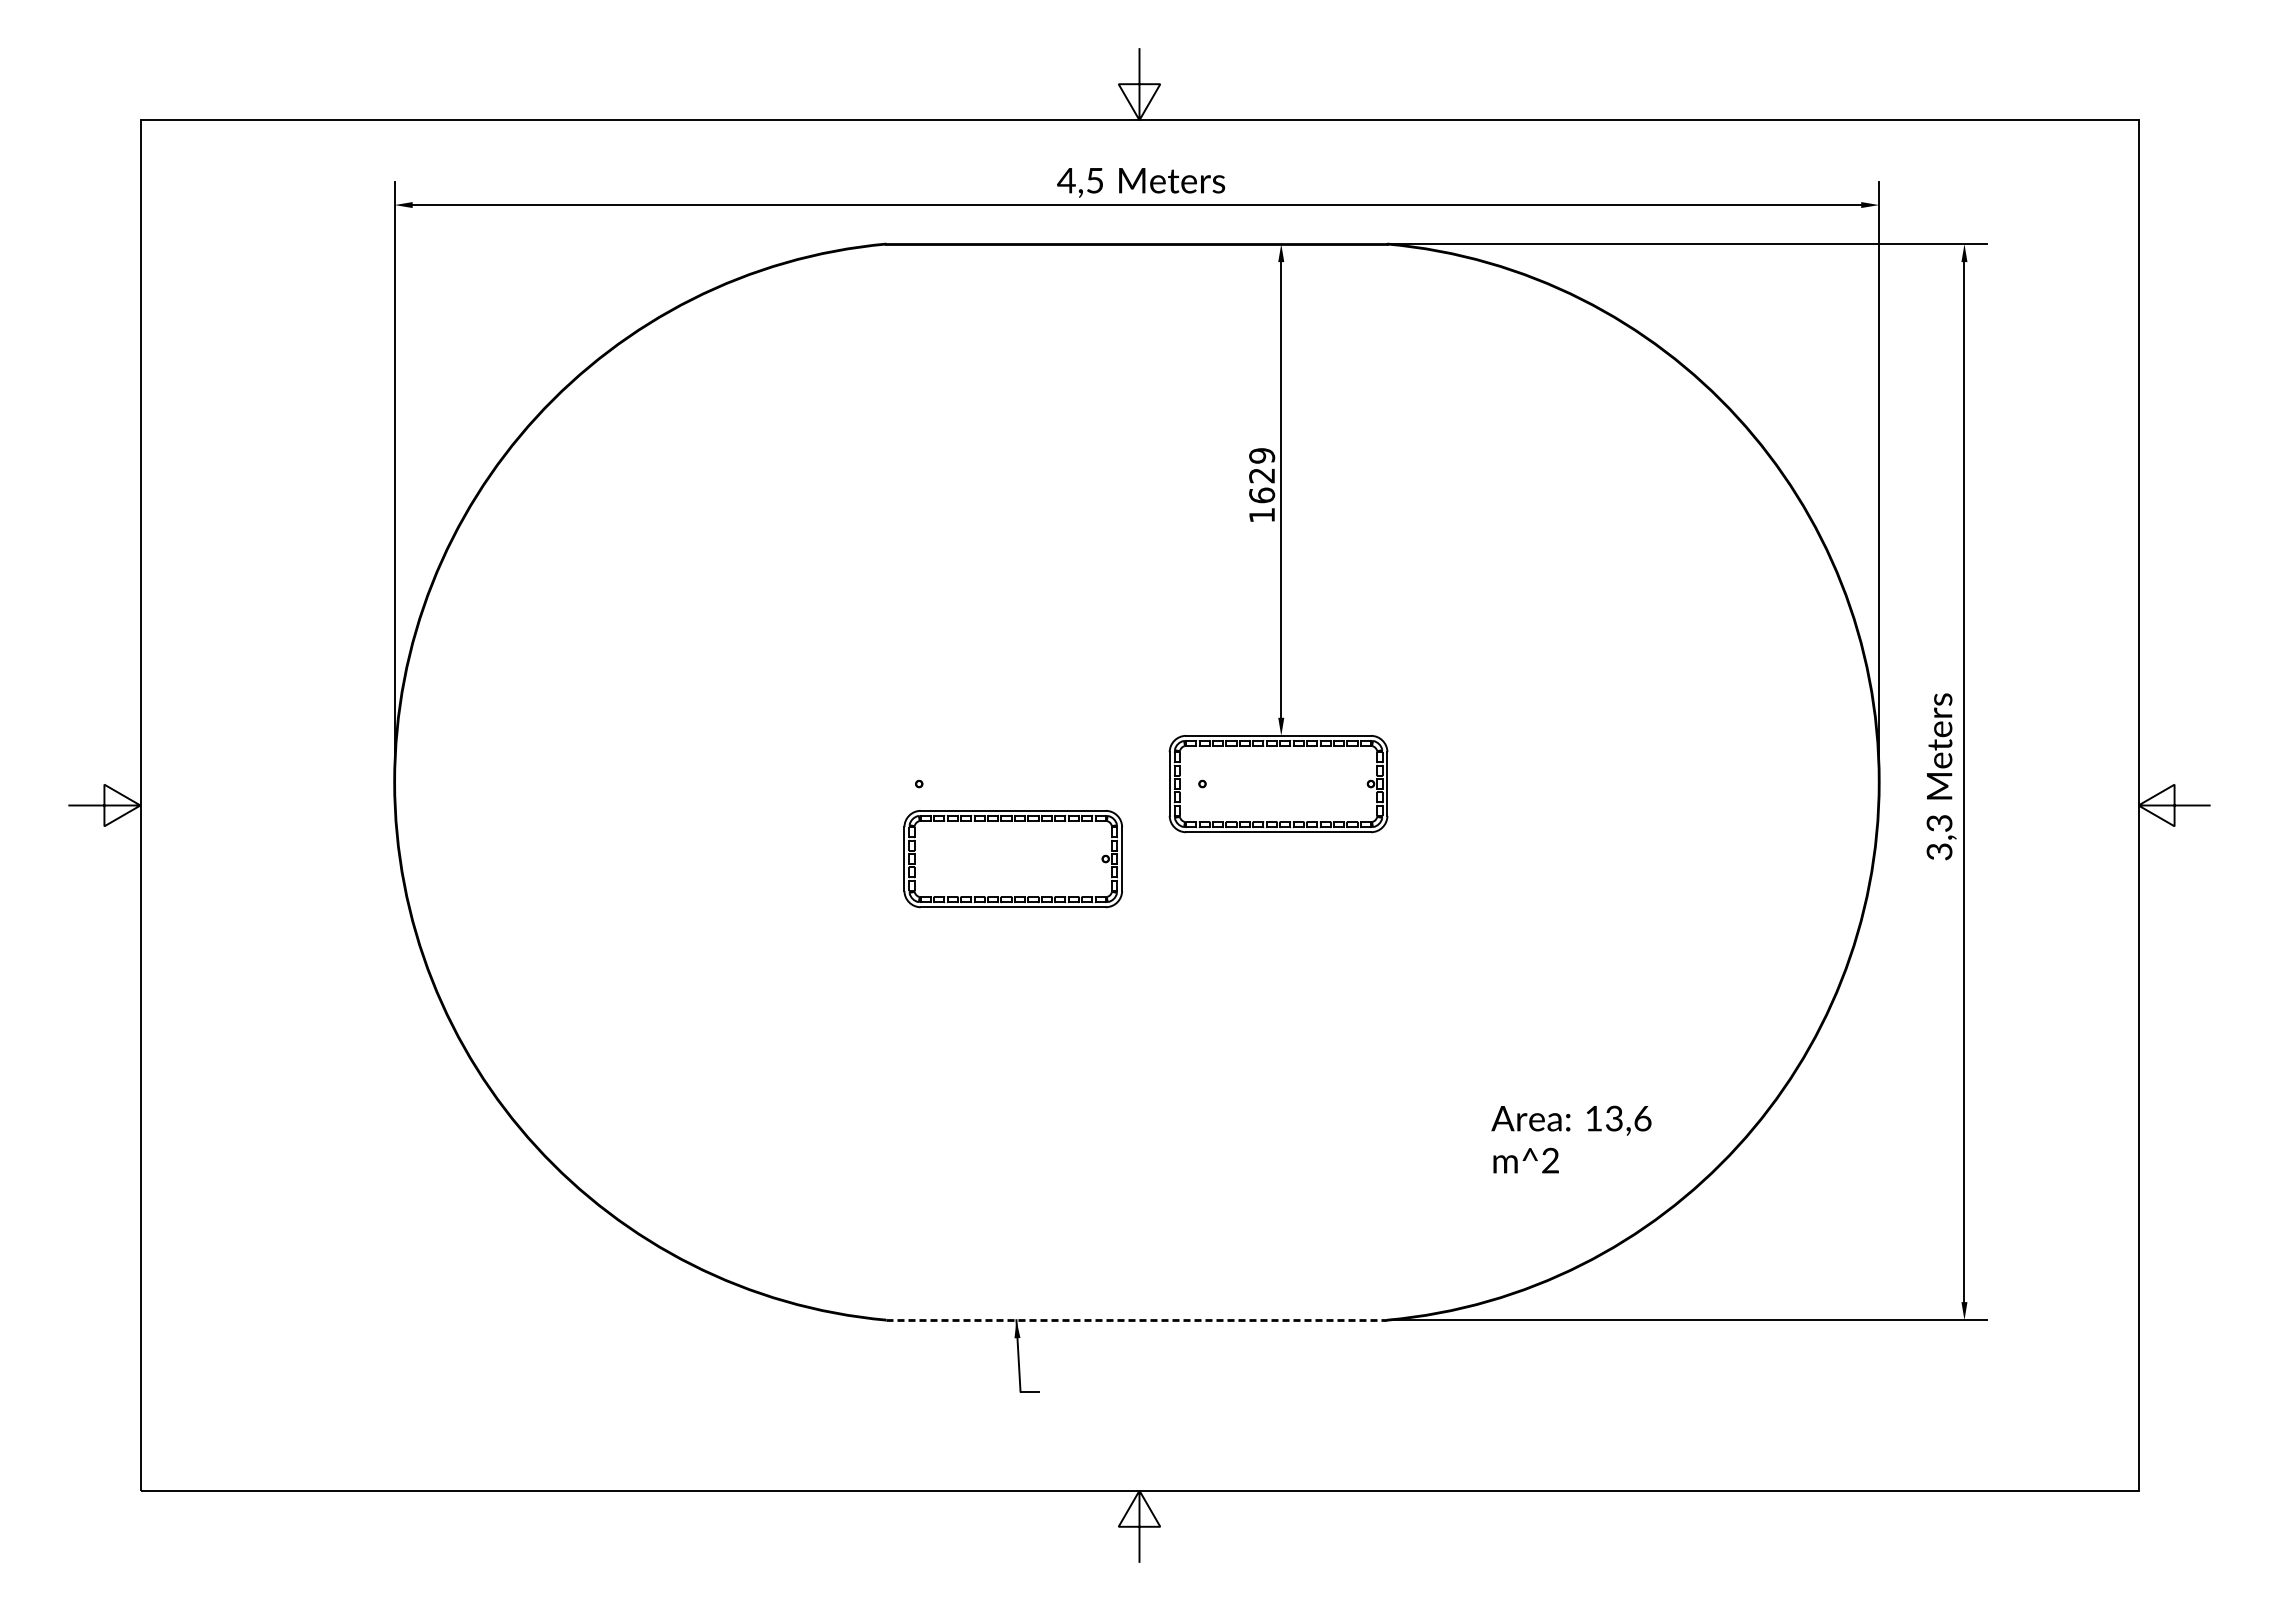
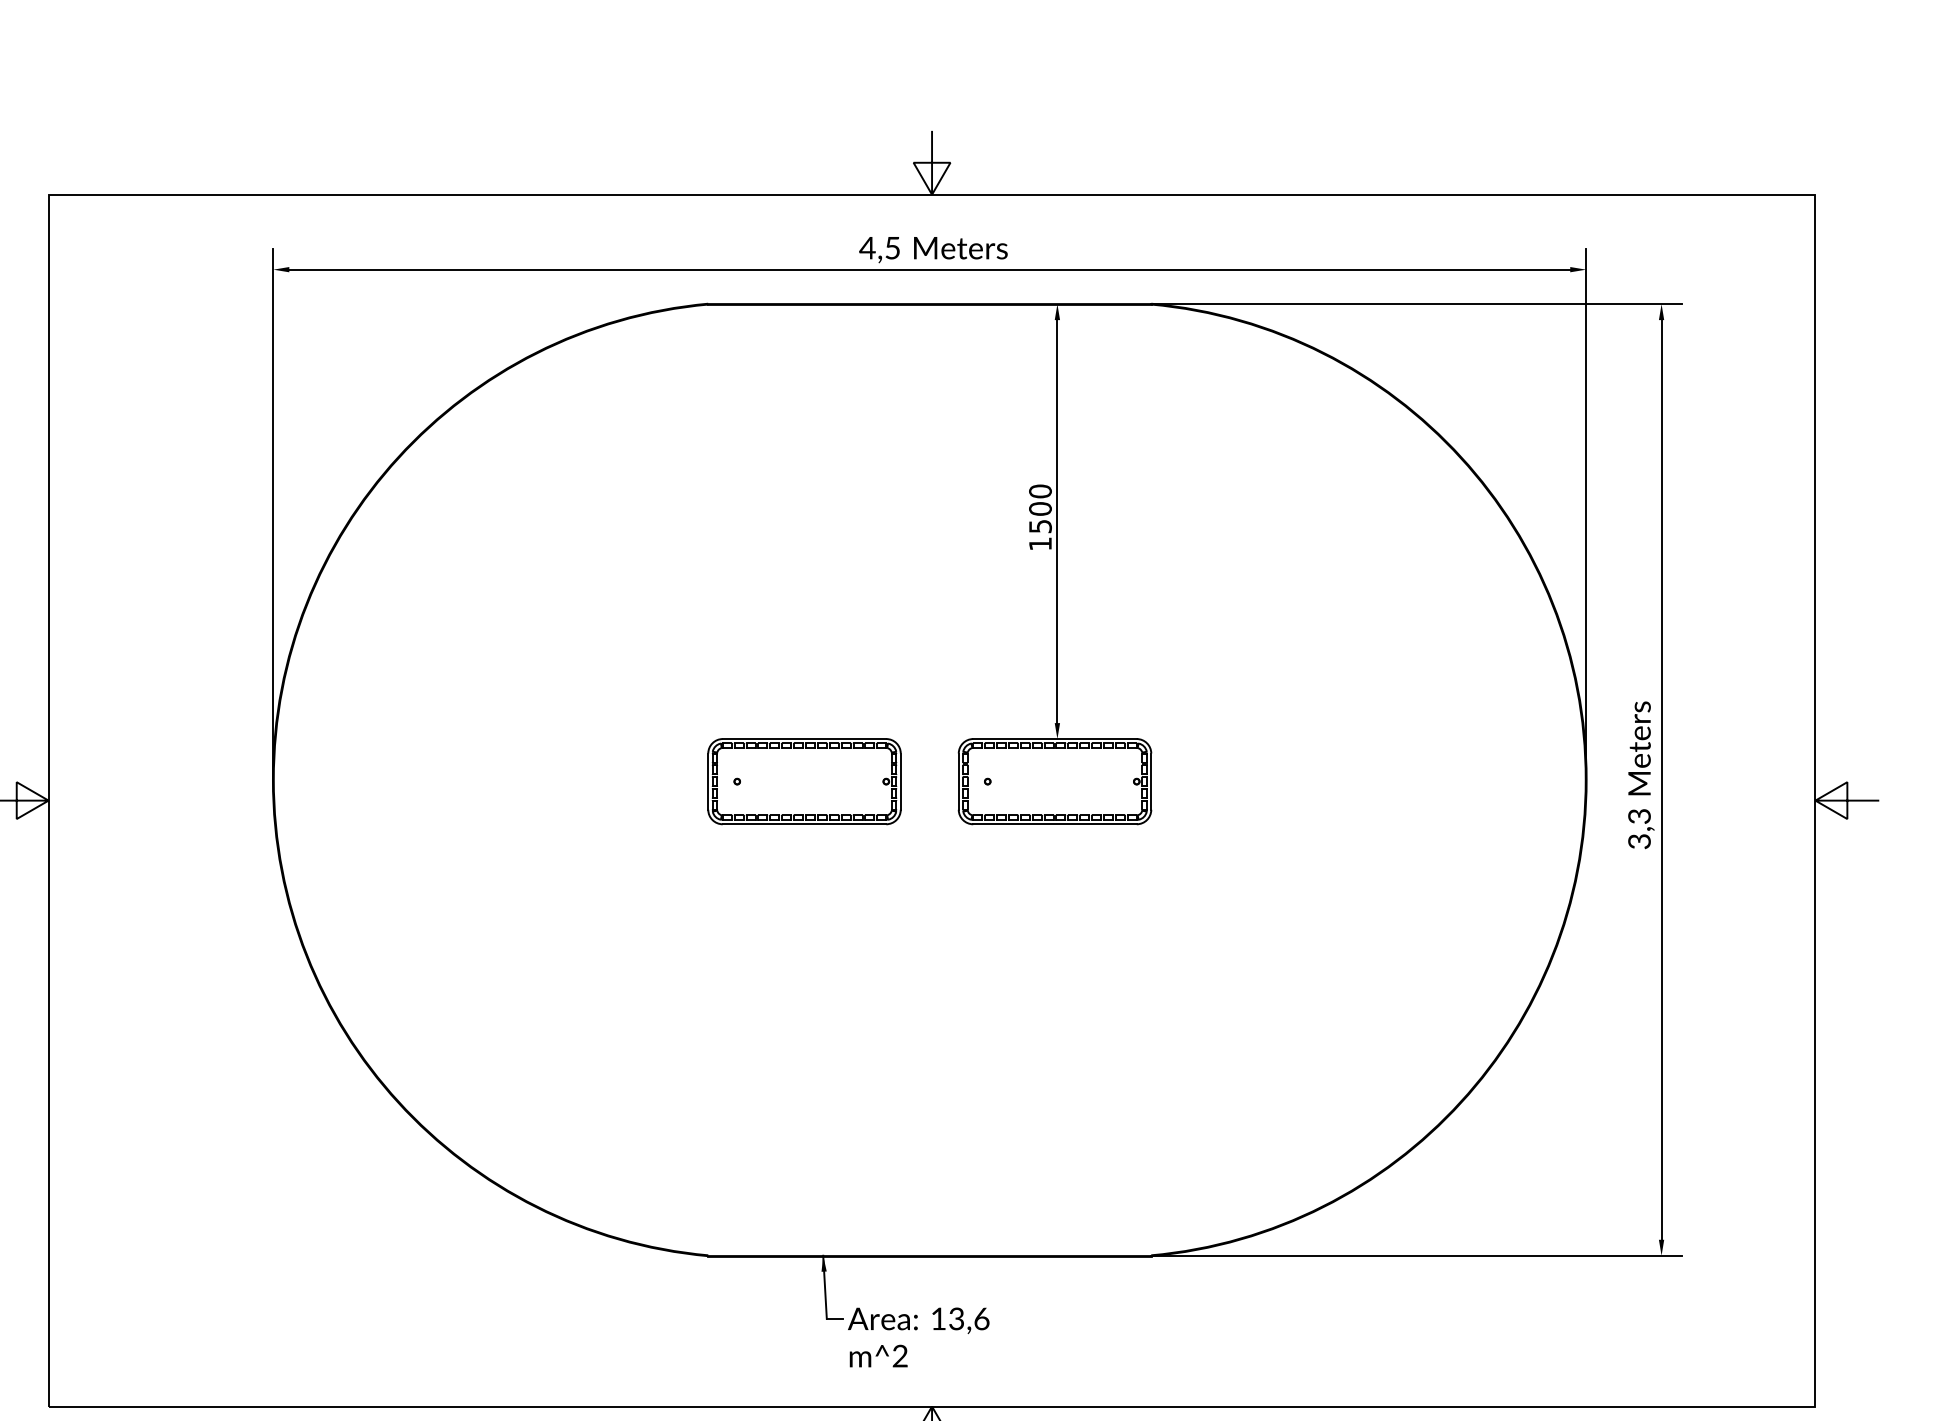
text: (1262, 475) -> (1040, 508), 1629 -> 1500
part: (1012, 859) -> (803, 782), moved
text: (1571, 1139) -> (918, 1337), moved
line: (1137, 1320) -> (930, 1256), dashed -> solid

